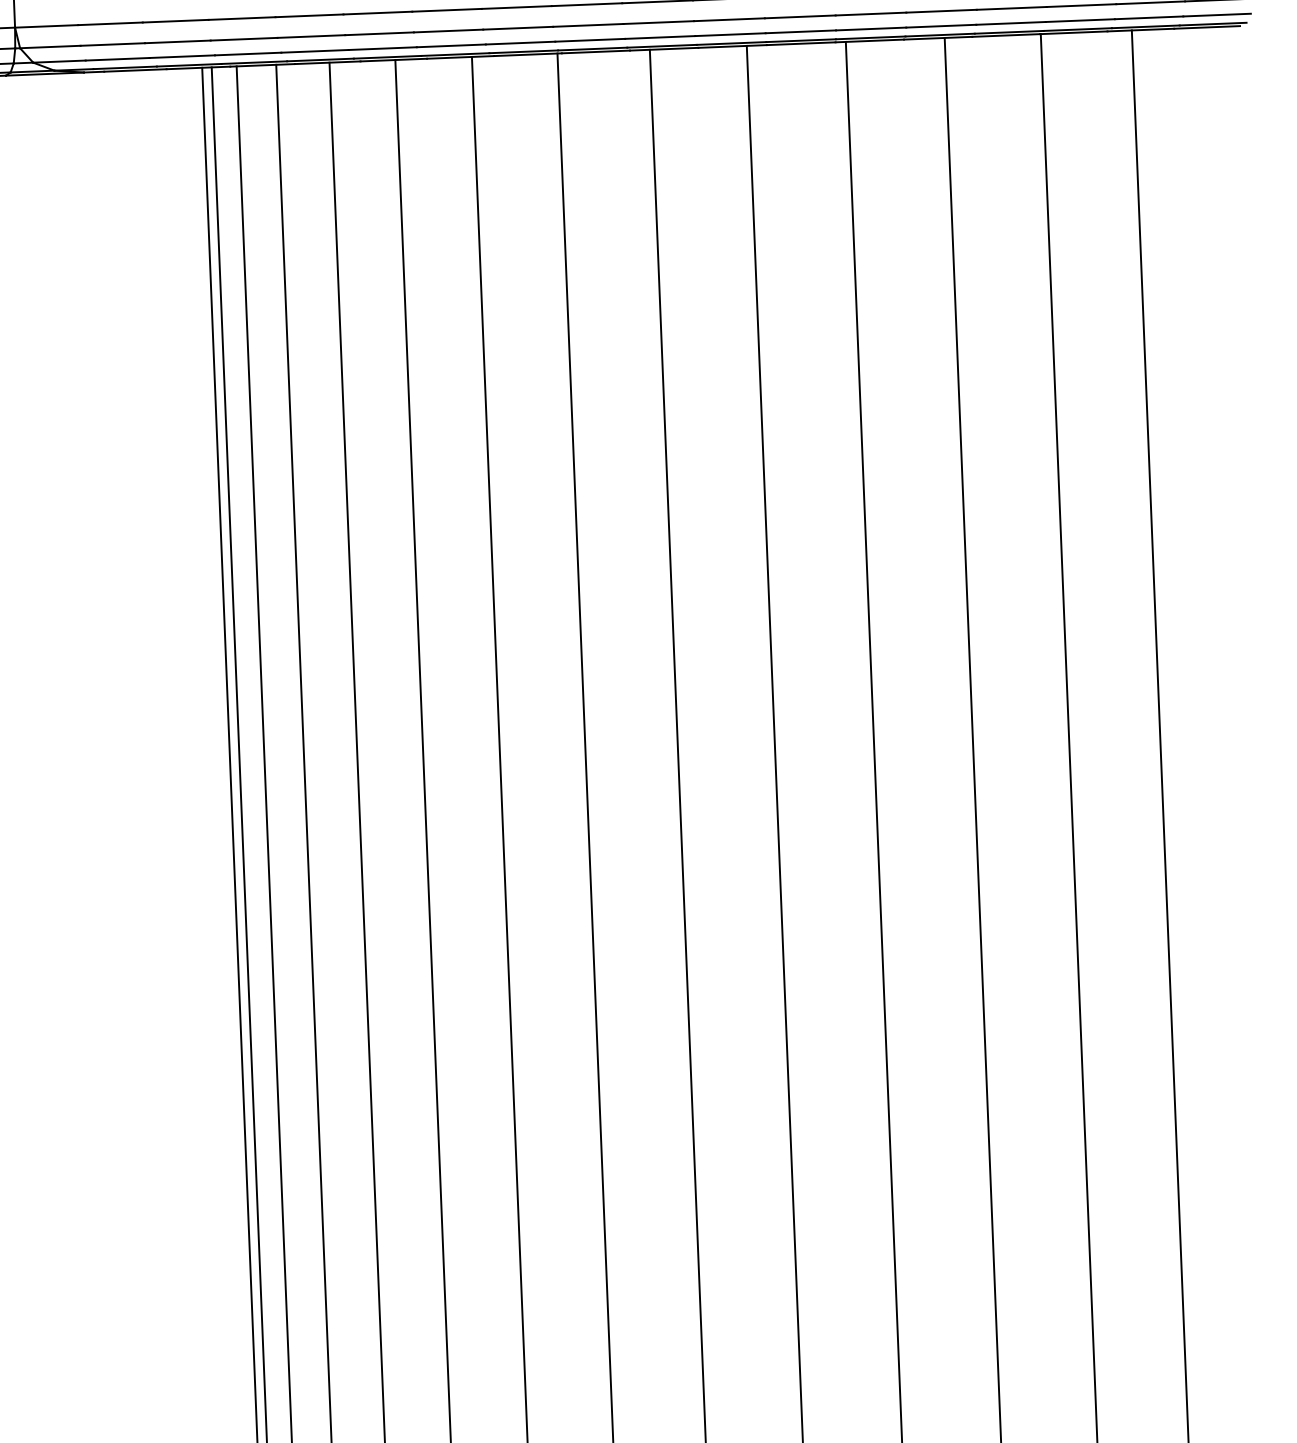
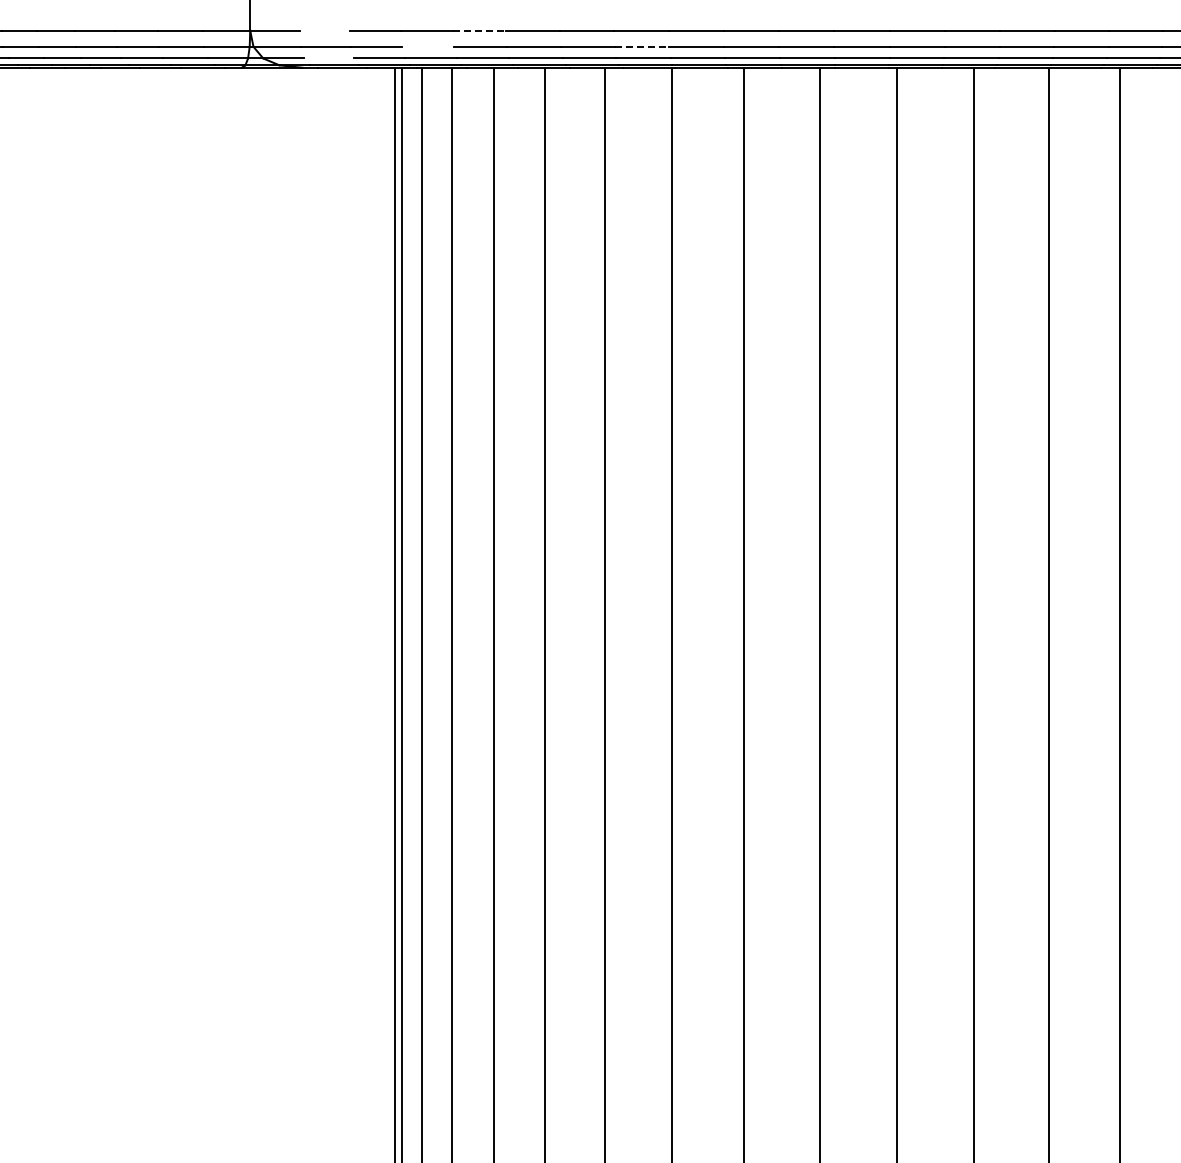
line: (310, 15) -> (480, 30), solid -> dashed
line: (110, 23) -> (324, 30), removed
line: (518, 27) -> (642, 46), solid -> dashed
line: (244, 38) -> (428, 46), removed
line: (118, 59) -> (329, 58), removed

